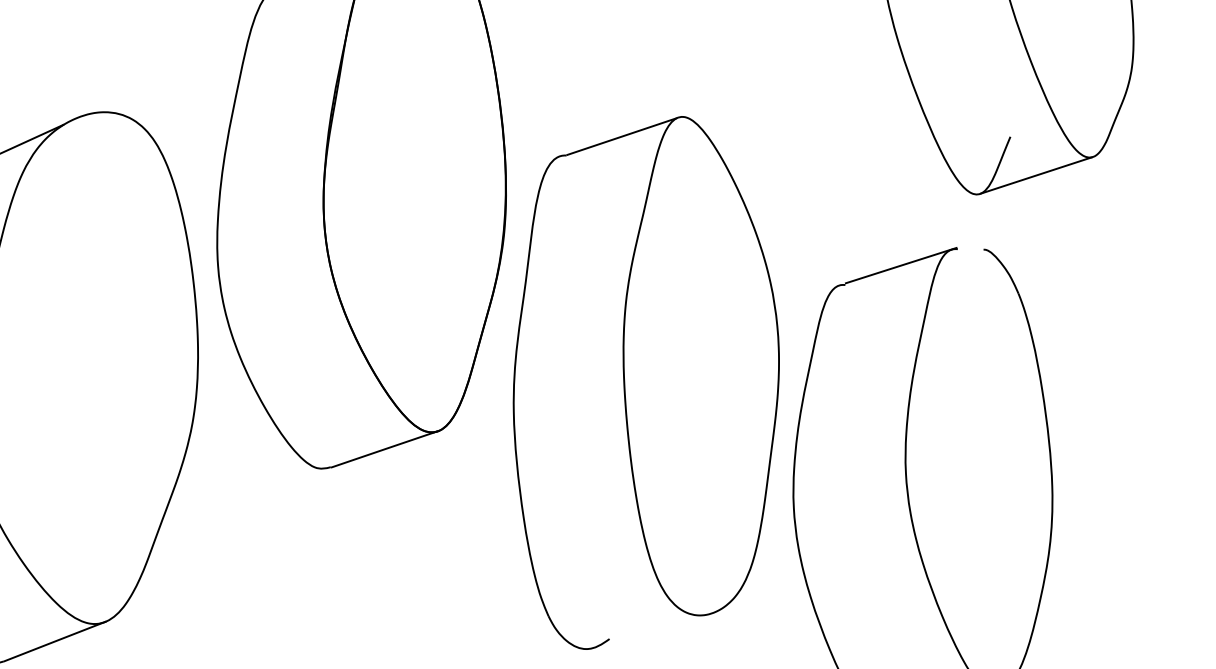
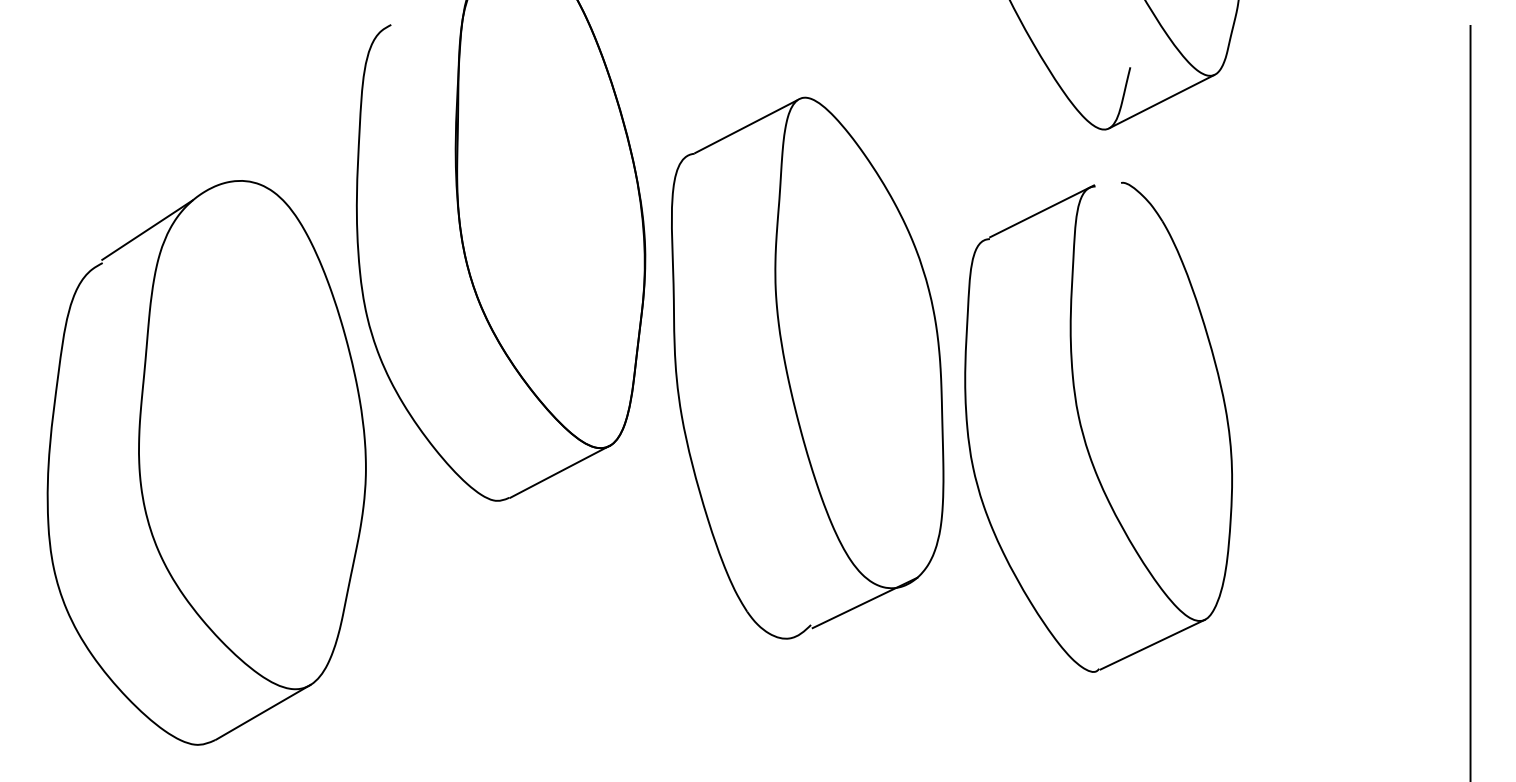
line: (665, 624) -> (864, 602), added

